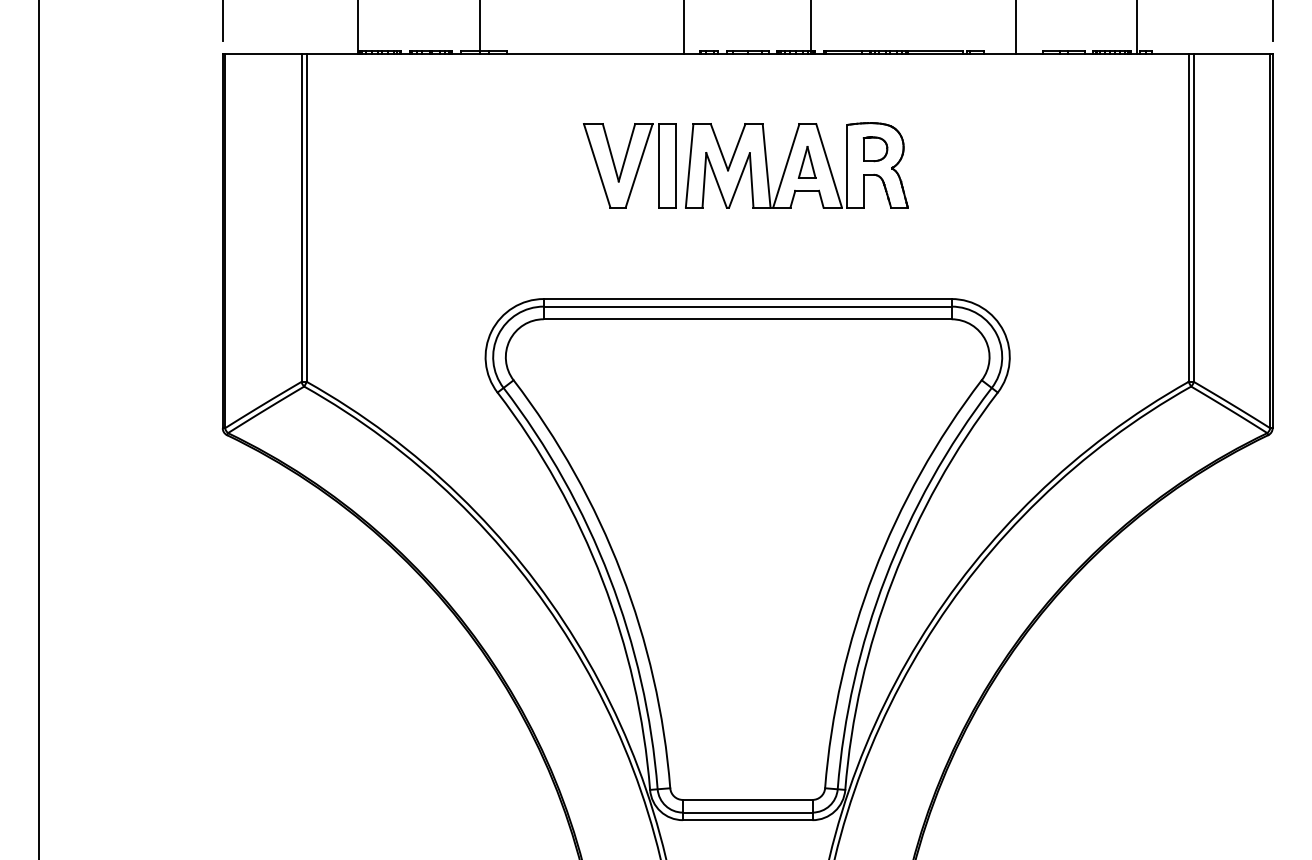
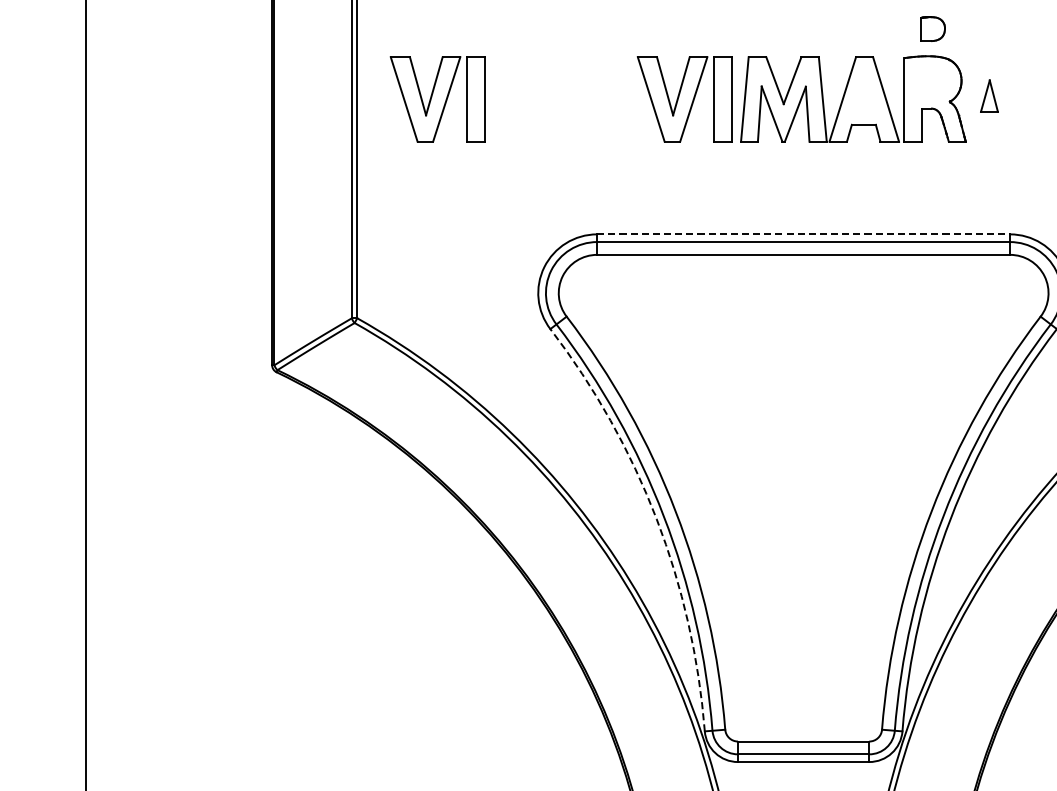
part: (875, 149) -> (933, 29), moved
part: (806, 162) -> (988, 96), moved
part: (385, 165) -> (436, 99), added
line: (747, 299) -> (803, 234), solid -> dashed
arc: (602, 580) -> (656, 519), solid -> dashed

